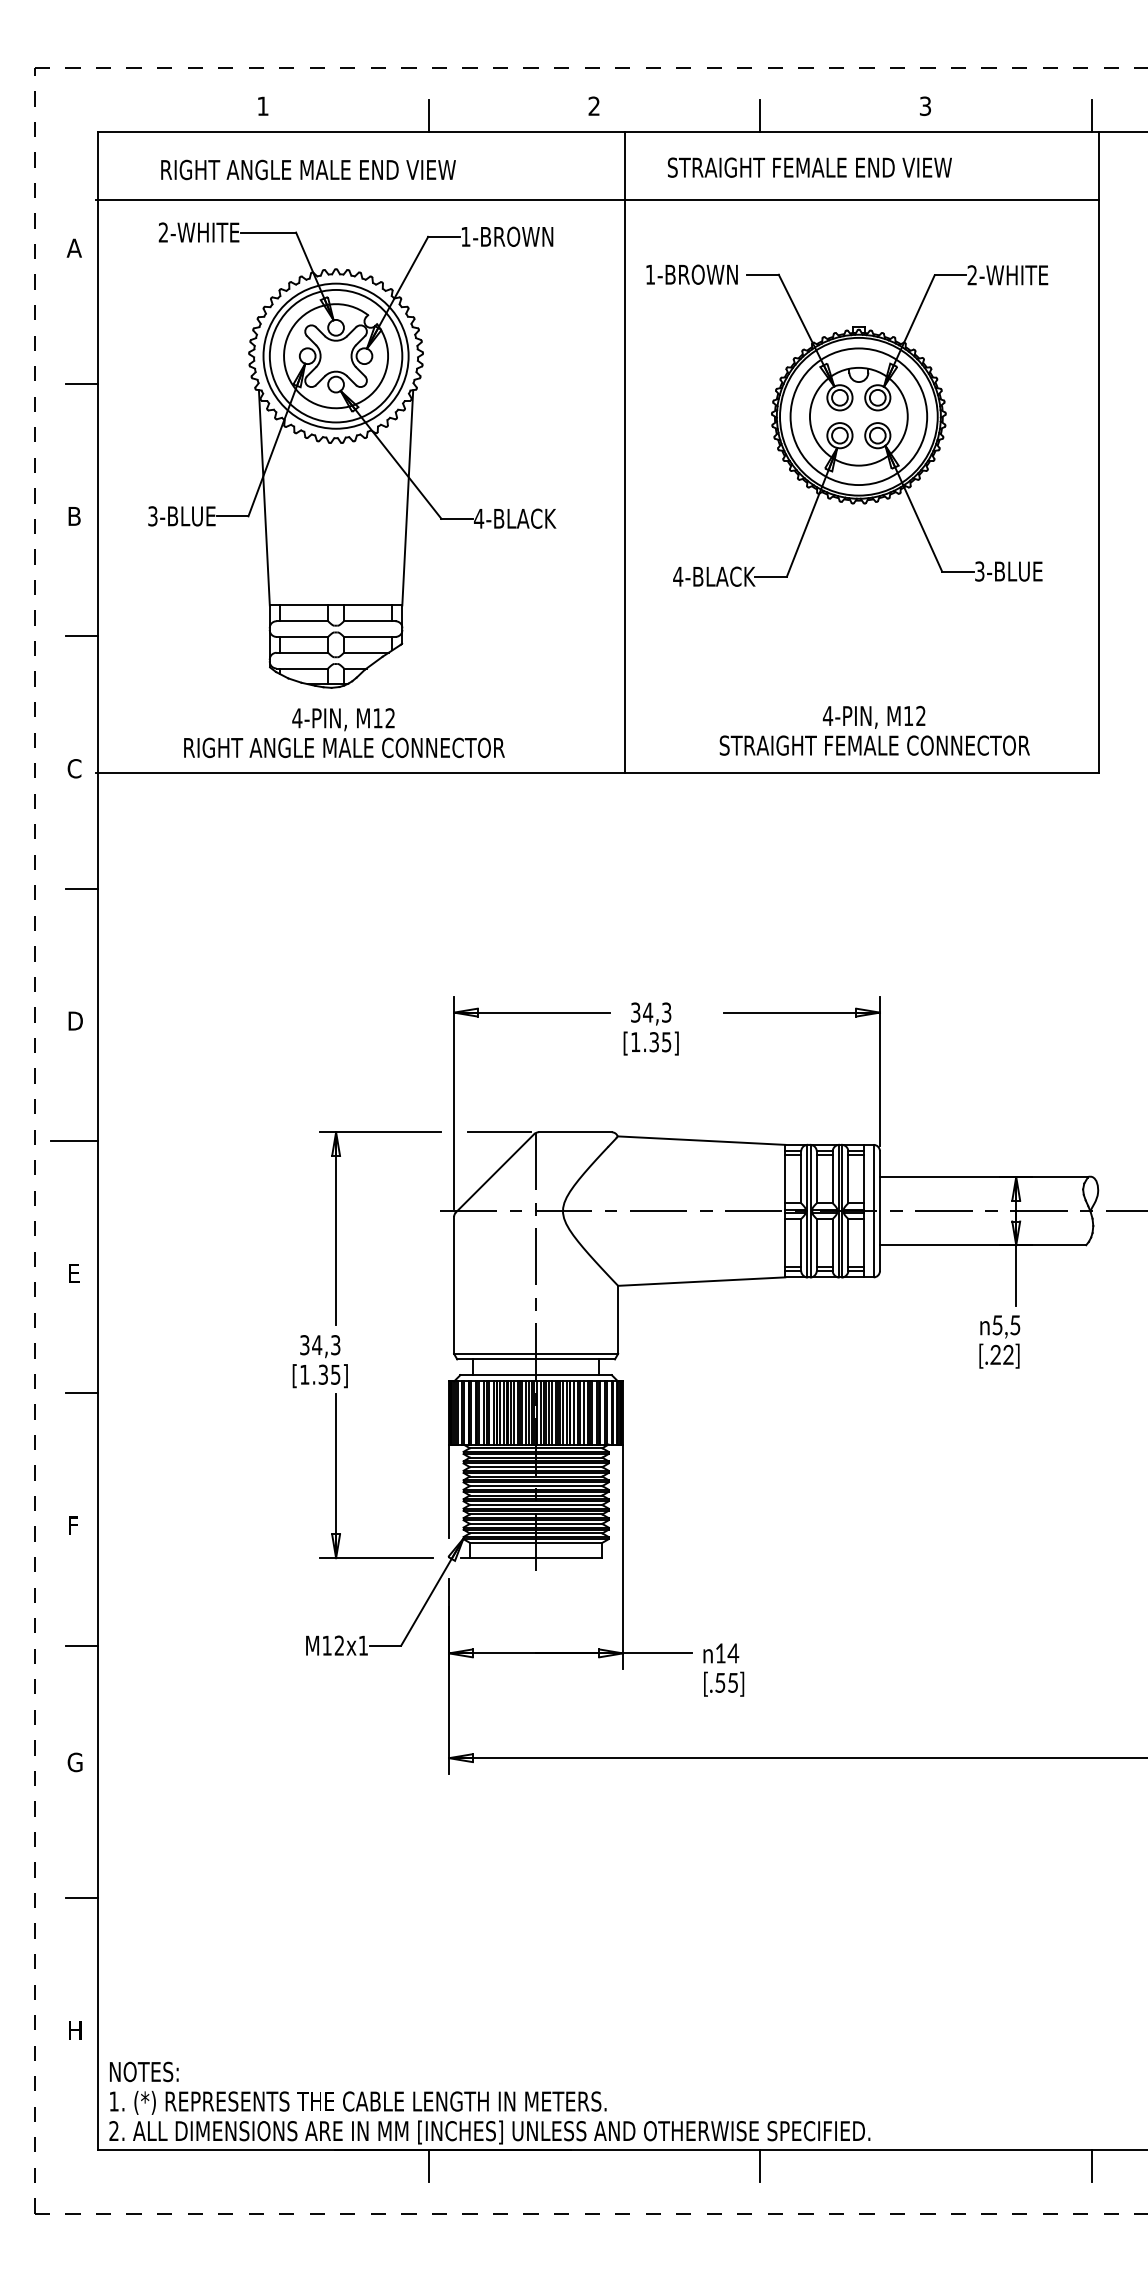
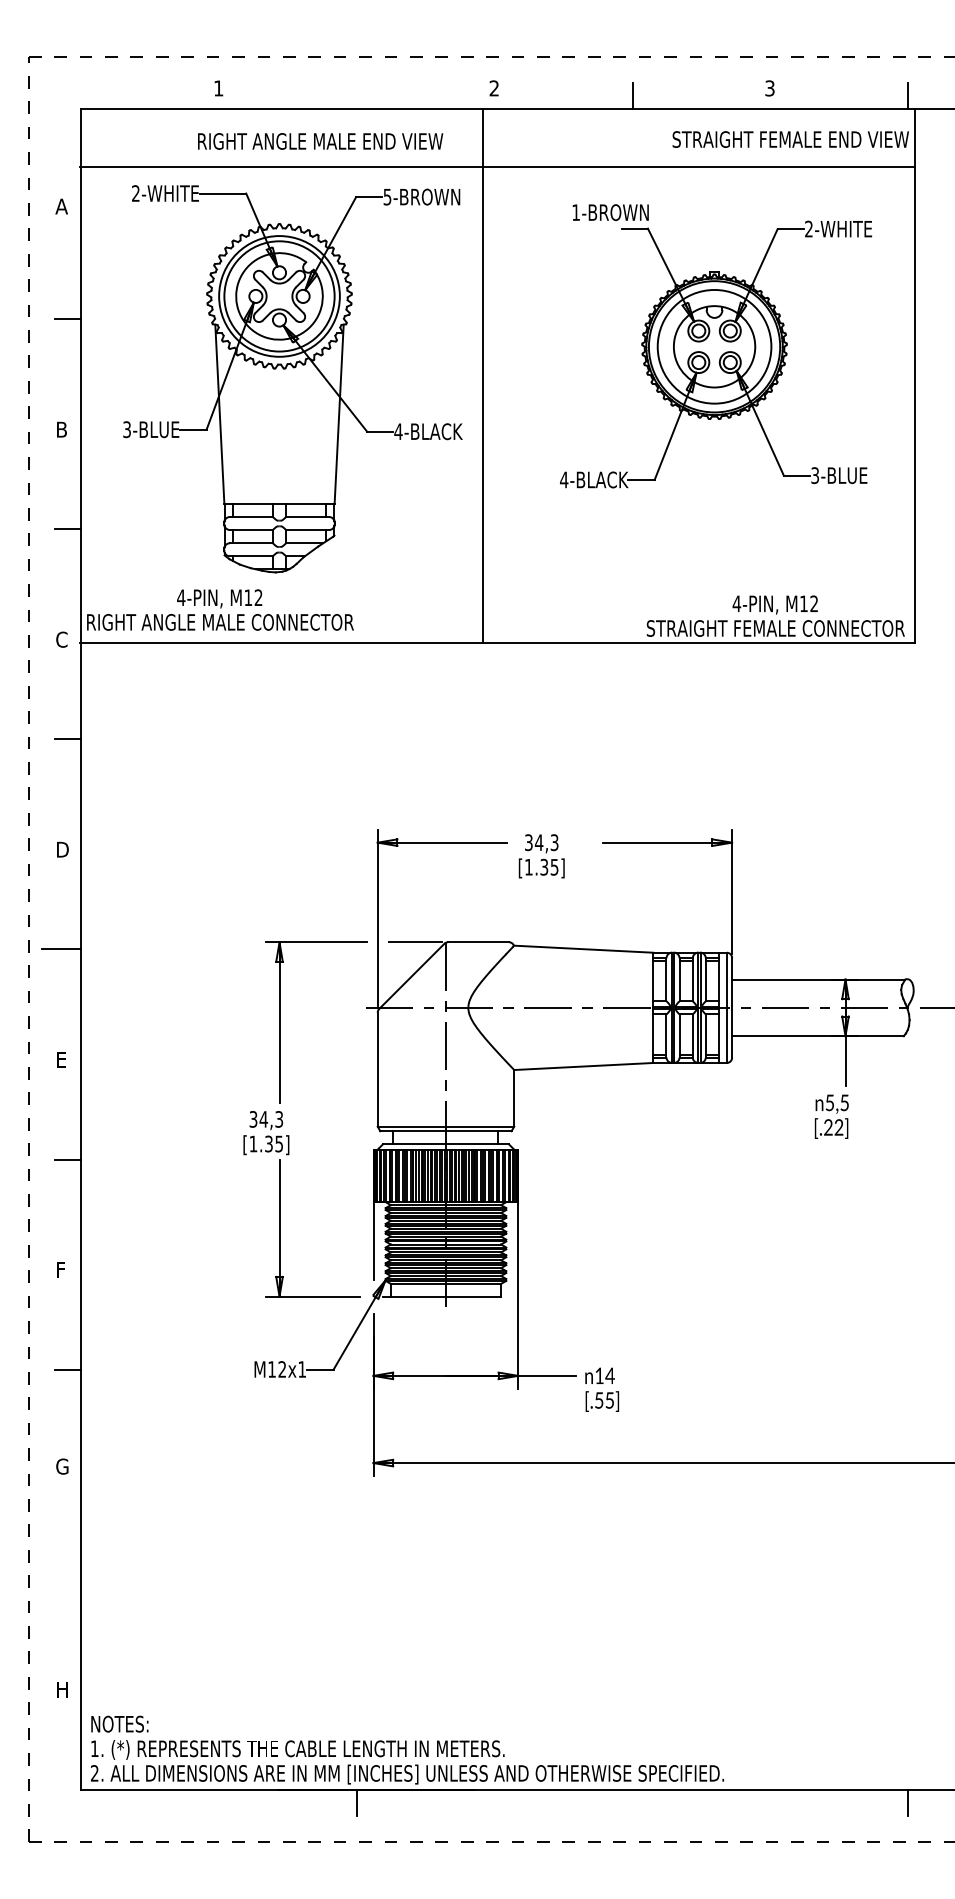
line: (428, 115) -> (356, 96), removed
text: (809, 167) -> (790, 139), moved
text: (308, 170) -> (320, 141), moved
text: (465, 237) -> (387, 197), 1-BROWN -> 5-BROWN
text: (691, 274) -> (610, 212), moved
line: (625, 452) -> (483, 376), moved
text: (874, 730) -> (775, 615), moved
text: (344, 732) -> (220, 609), moved
line: (82, 1898) -> (68, 1579), removed
line: (760, 2166) -> (632, 1802), removed

